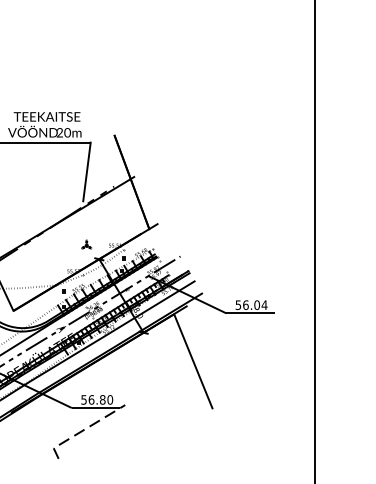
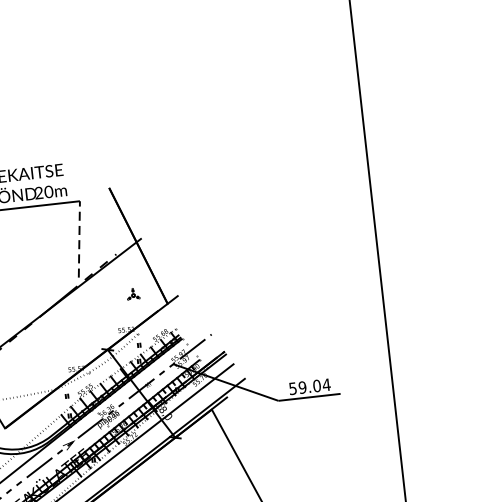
line: (86, 171) -> (78, 238), solid -> dashed
part: (86, 244) -> (132, 293), moved
text: (245, 304) -> (302, 386), 56.04 -> 59.04

